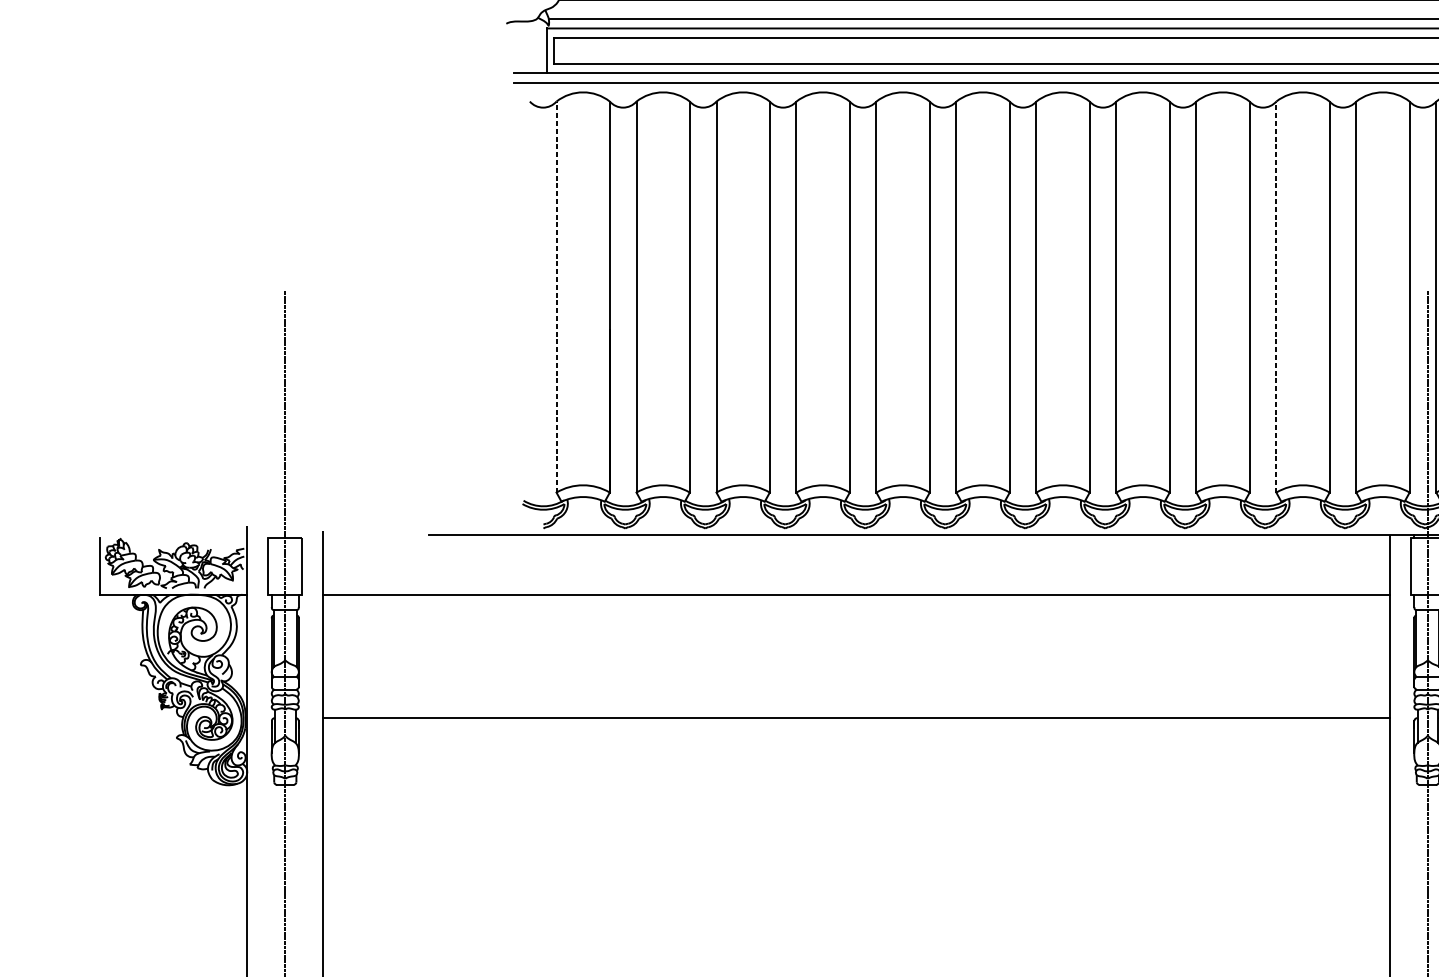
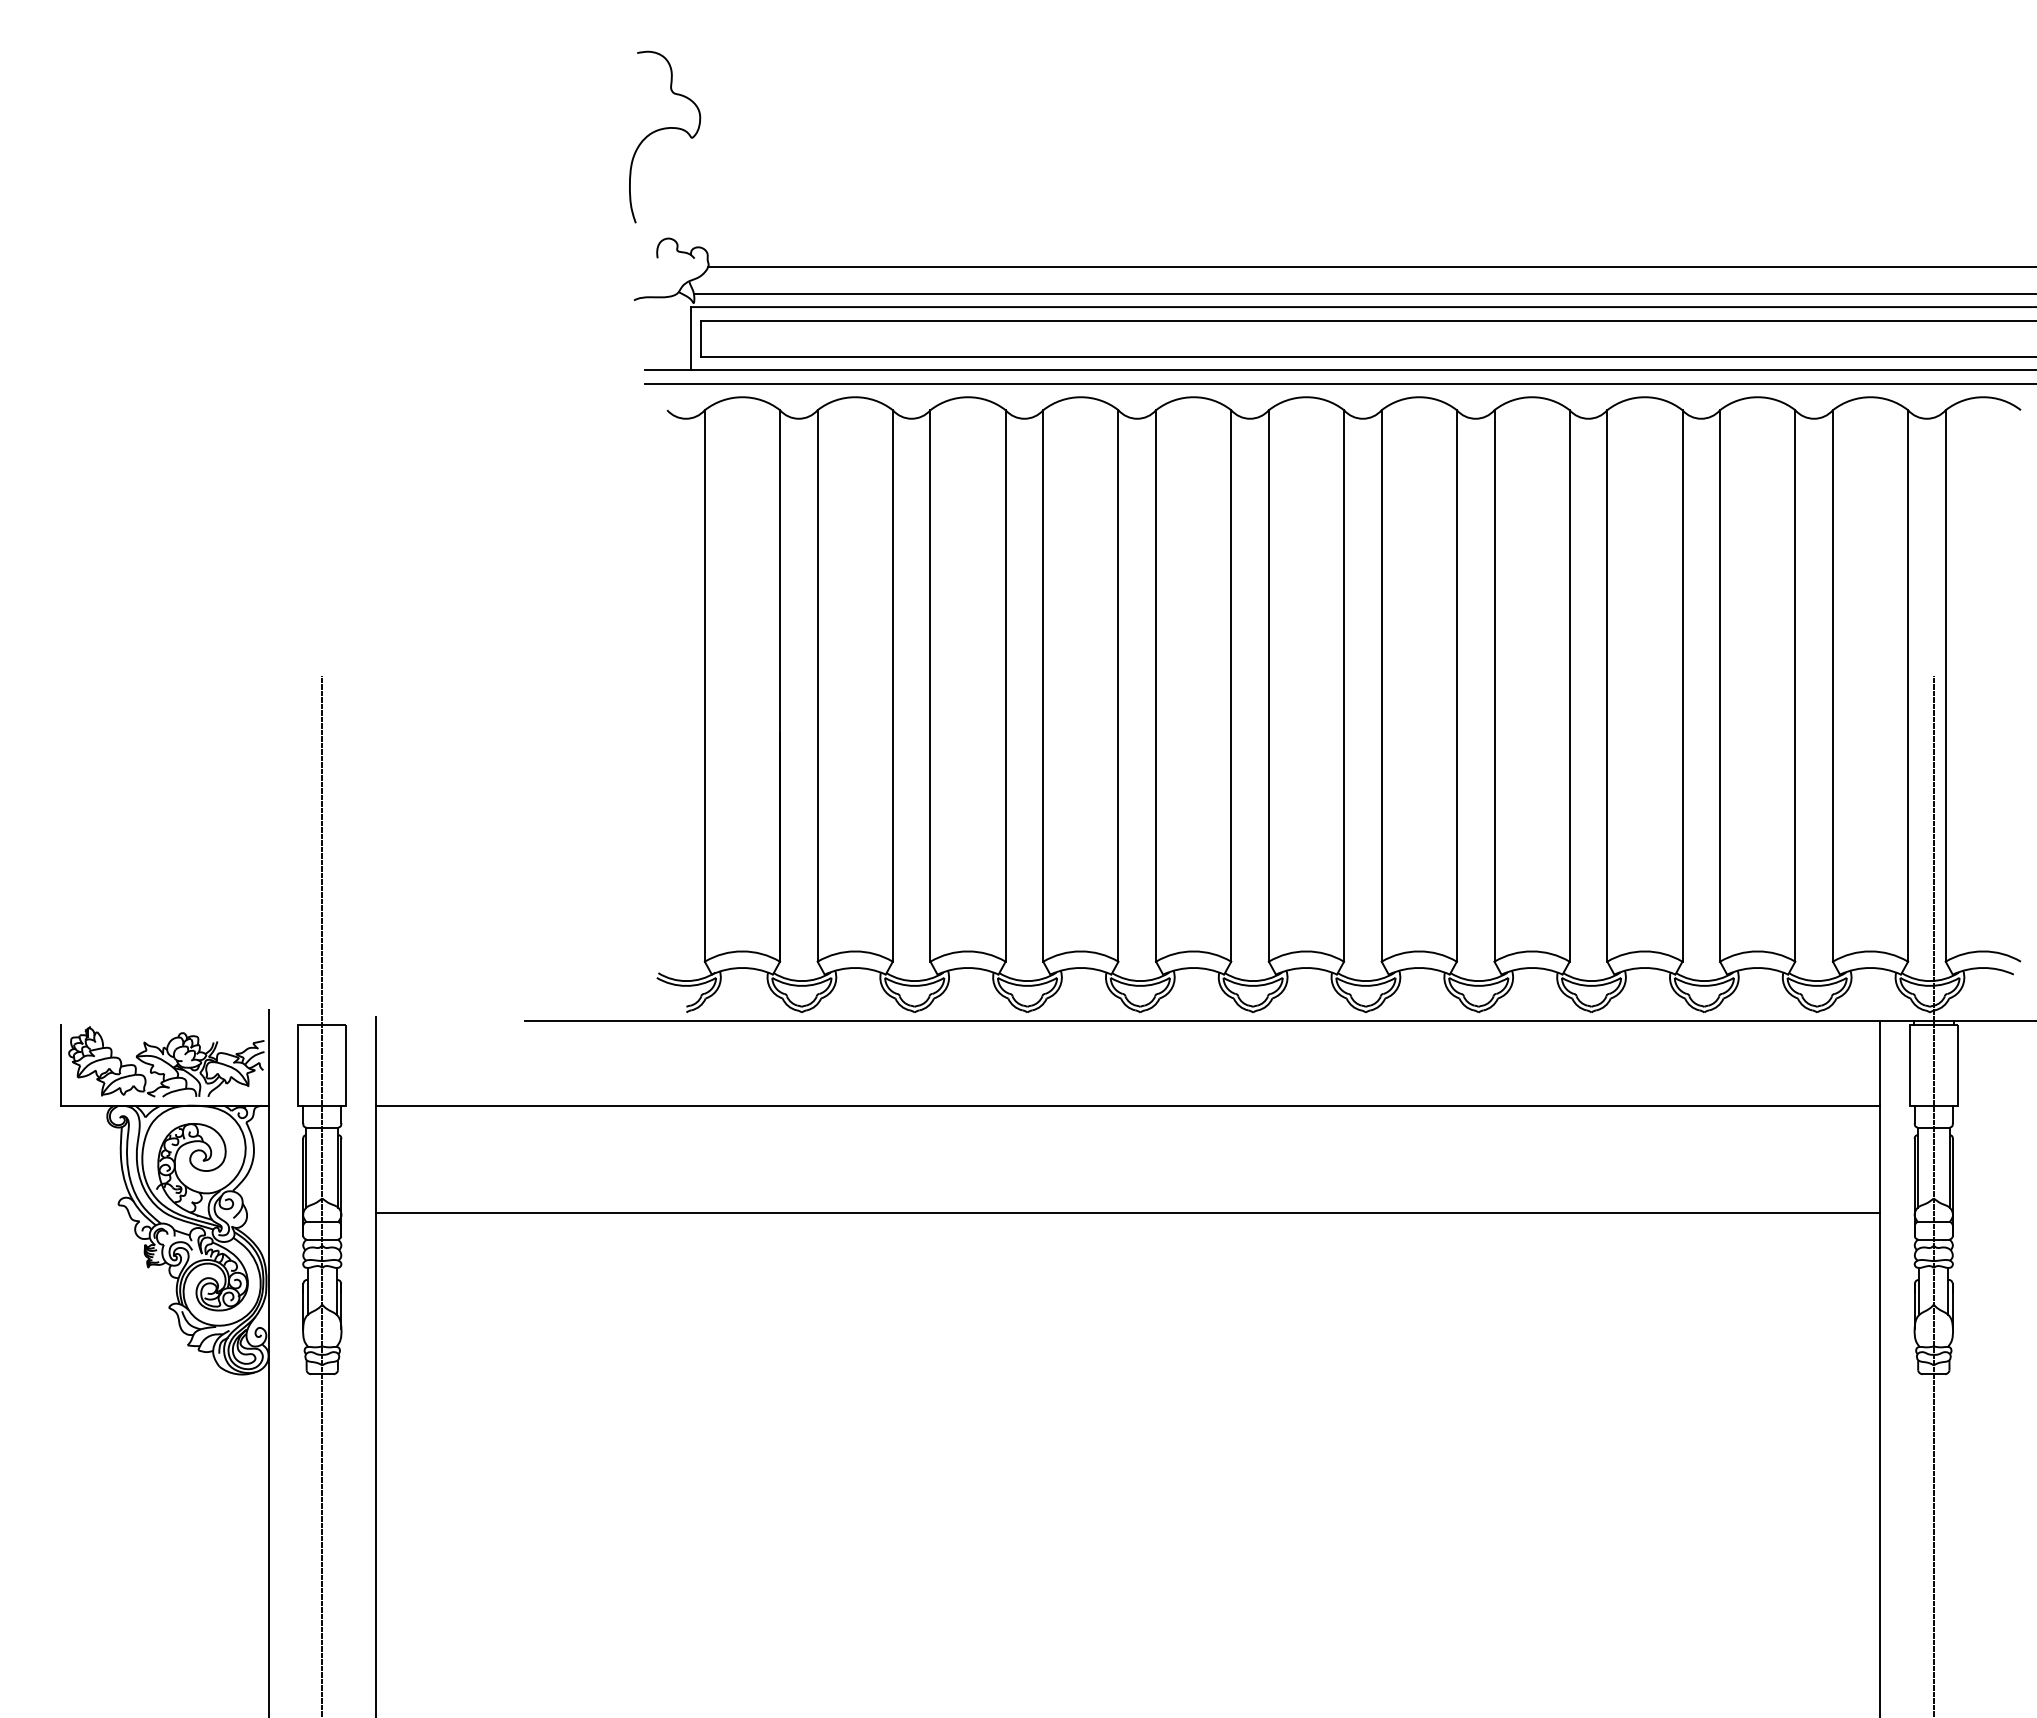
line: (556, 296) -> (704, 685), dashed -> solid
line: (1276, 296) -> (1720, 685), dashed -> solid
line: (856, 717) -> (1127, 1213), moved

